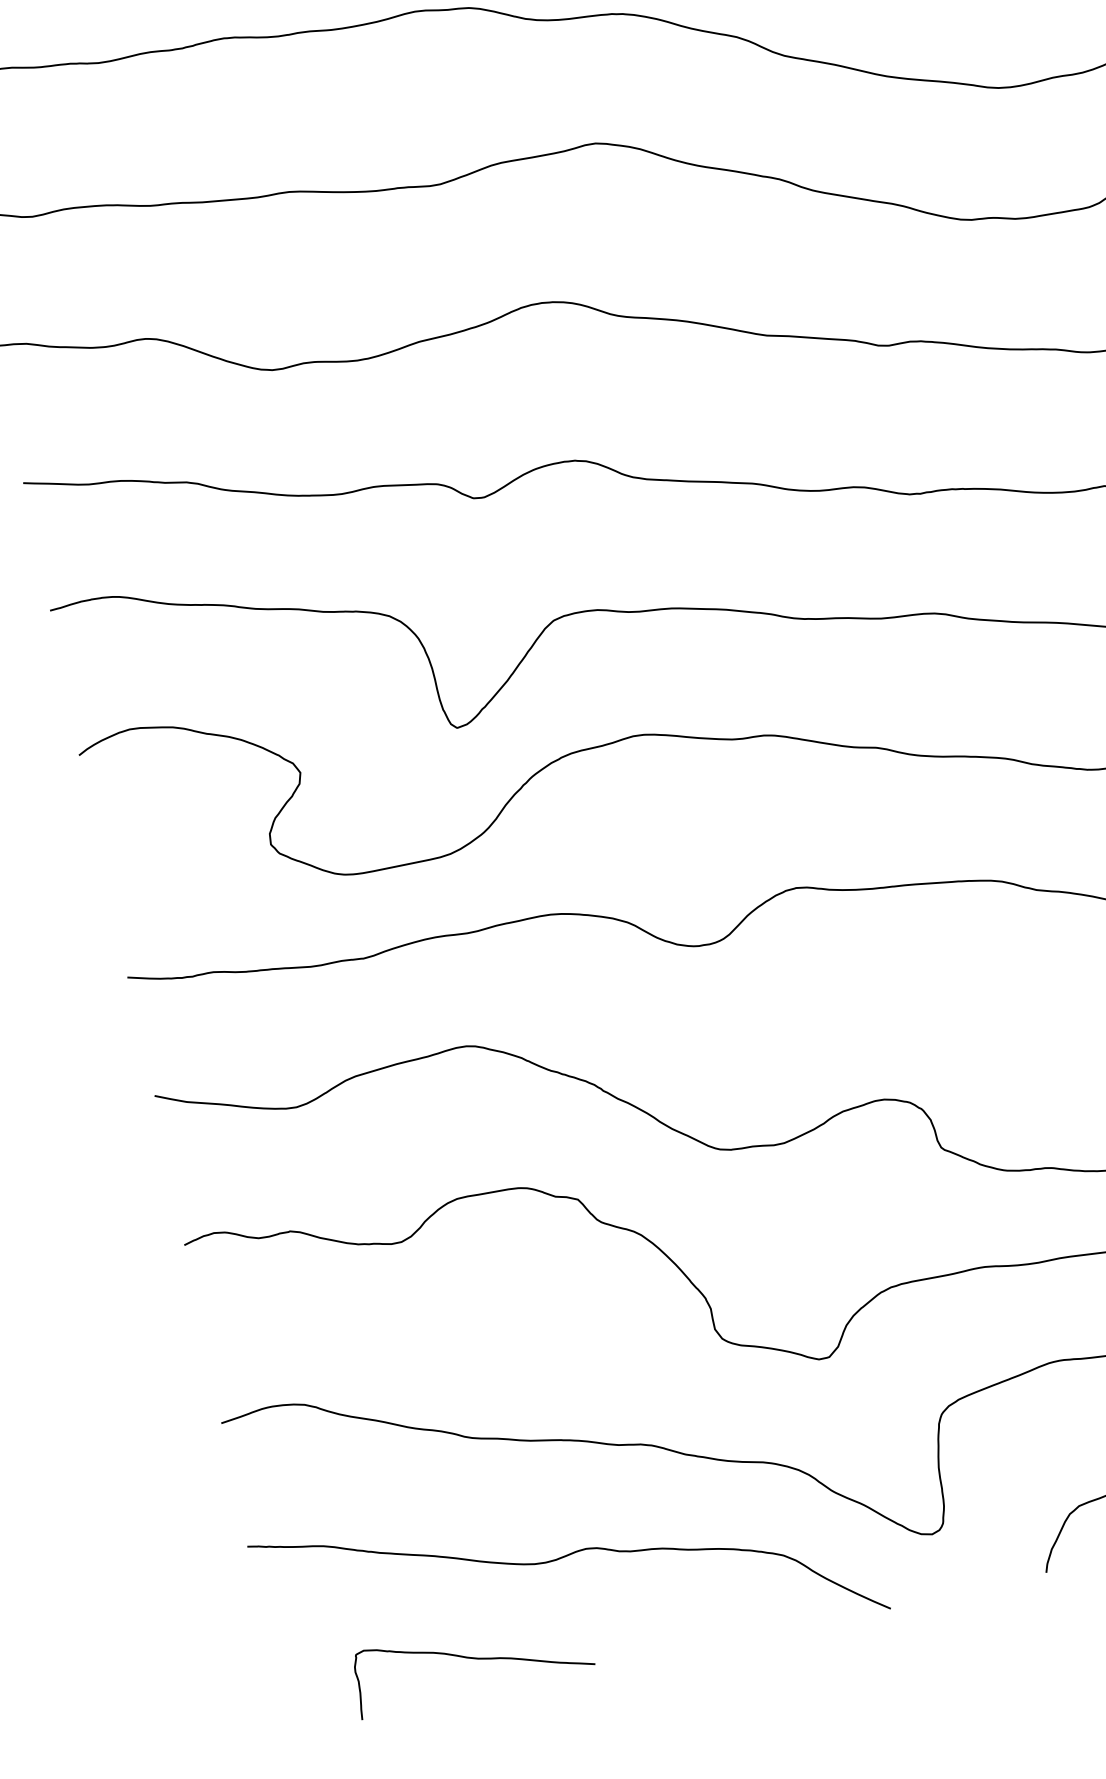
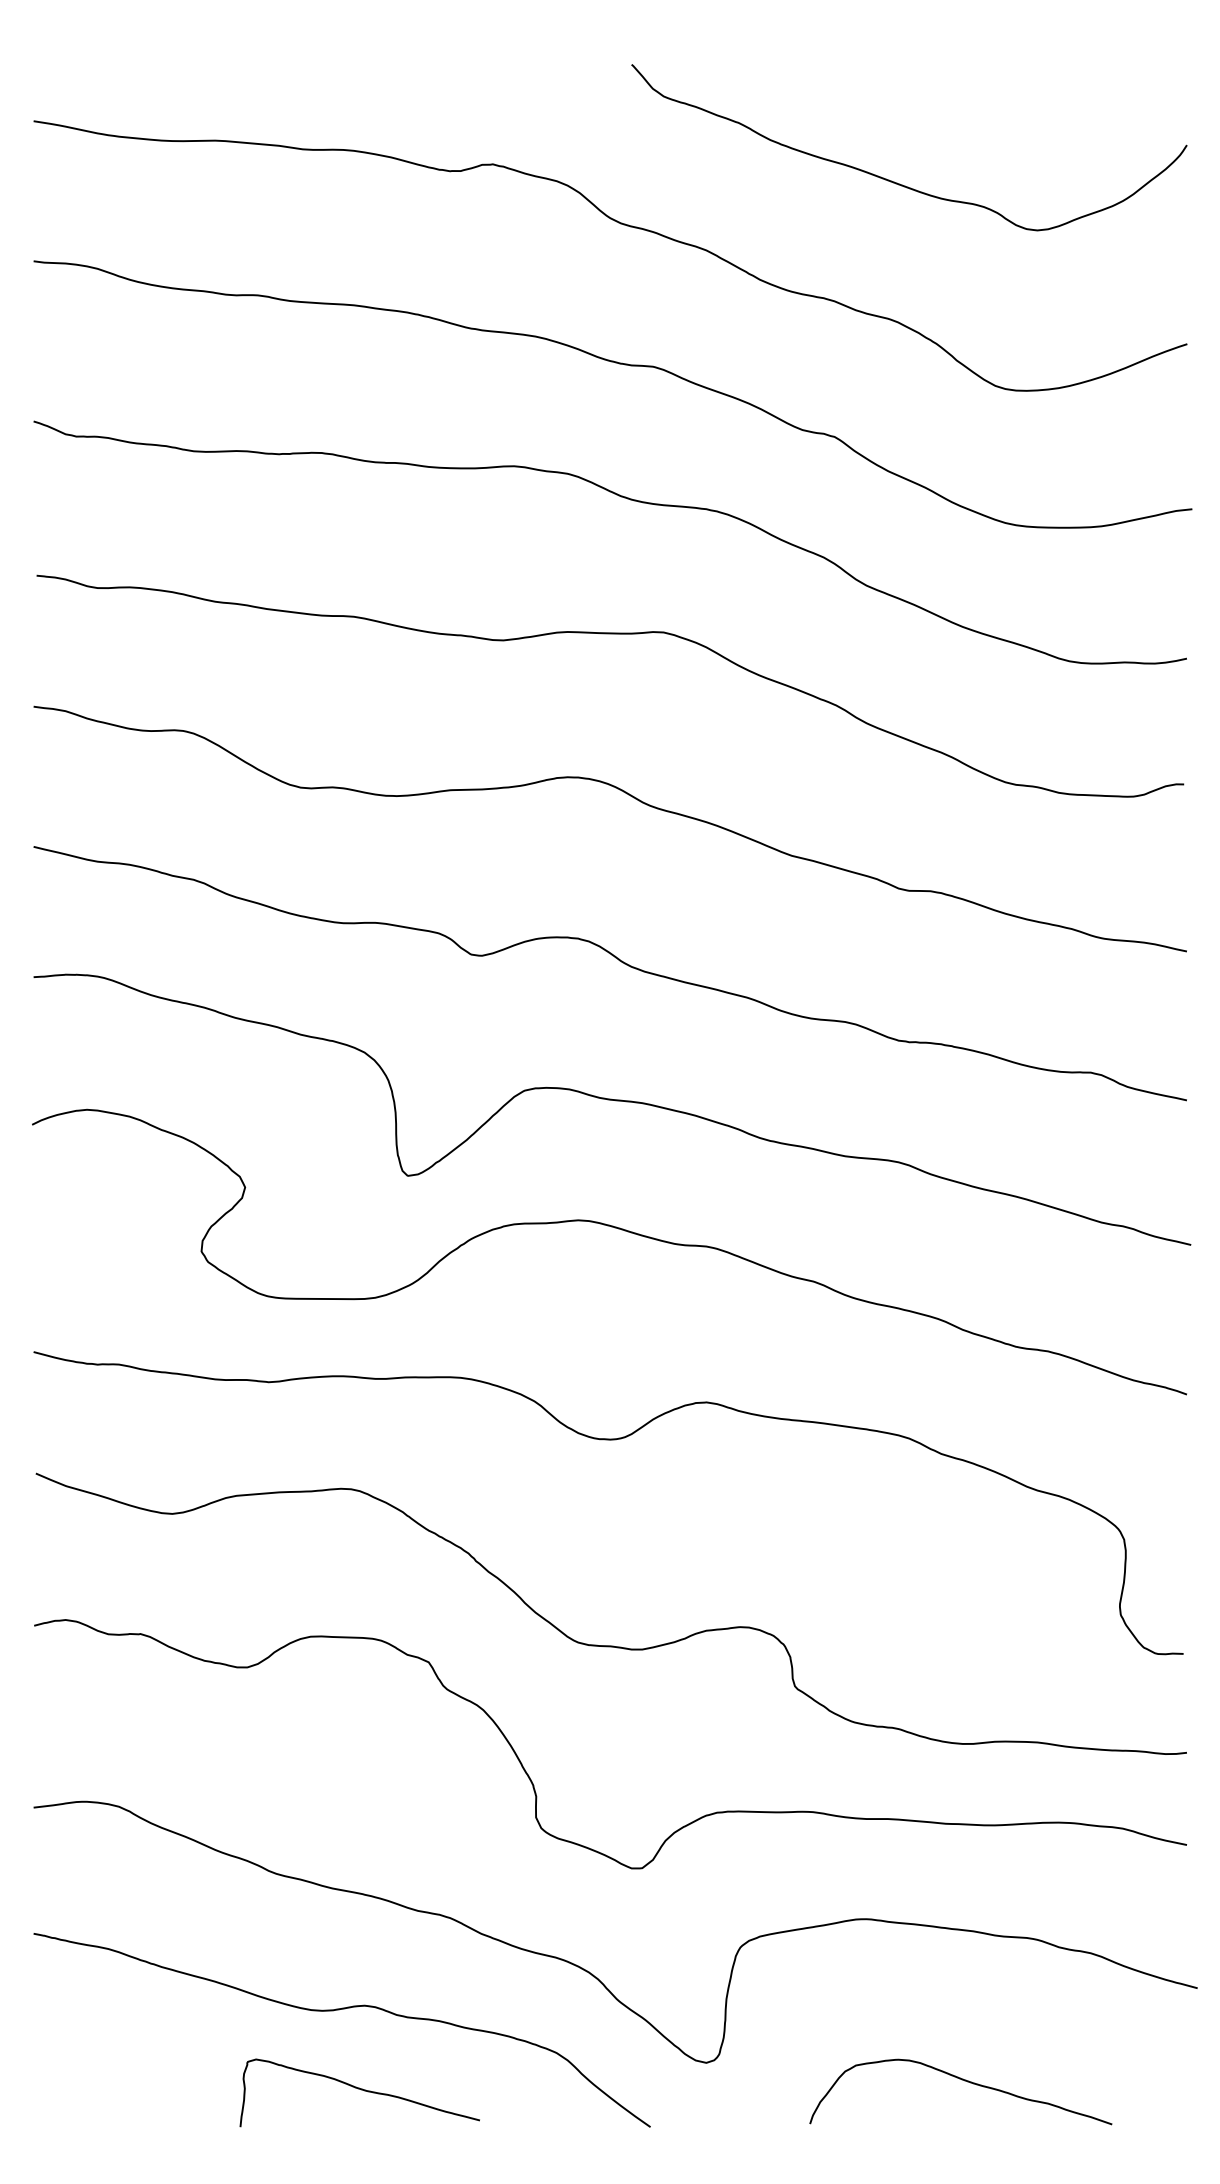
curve: (473, 1659) -> (361, 2090), moved

